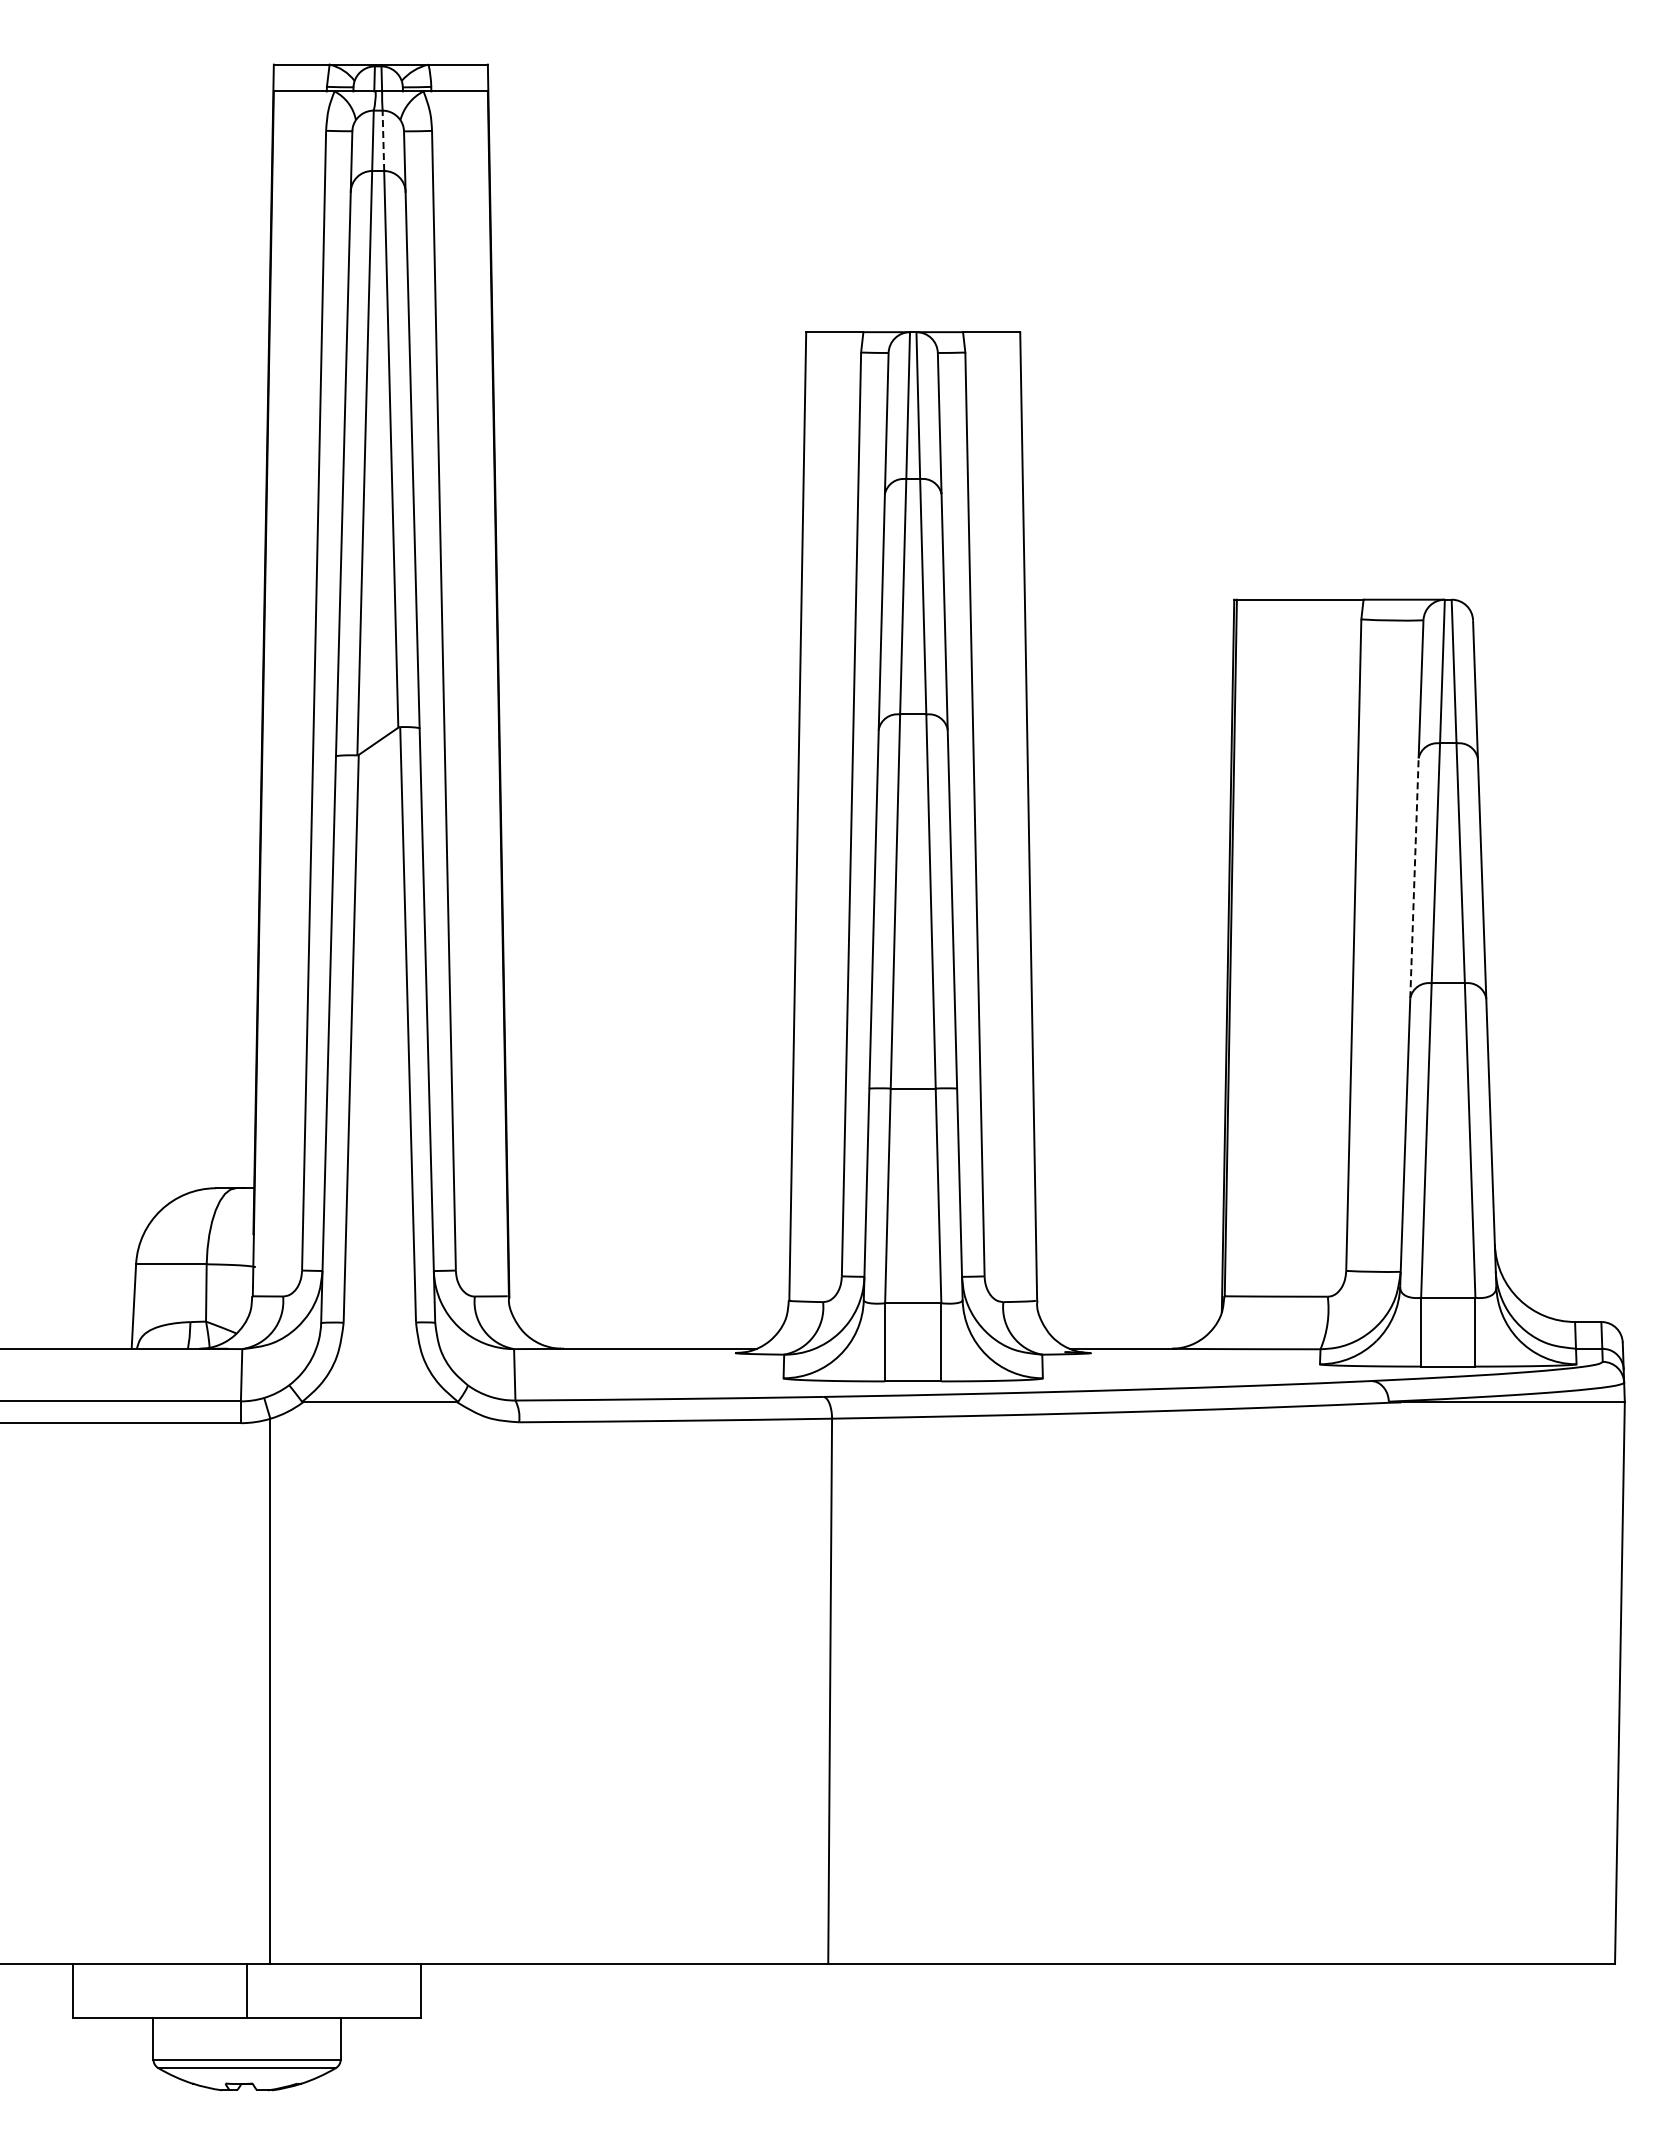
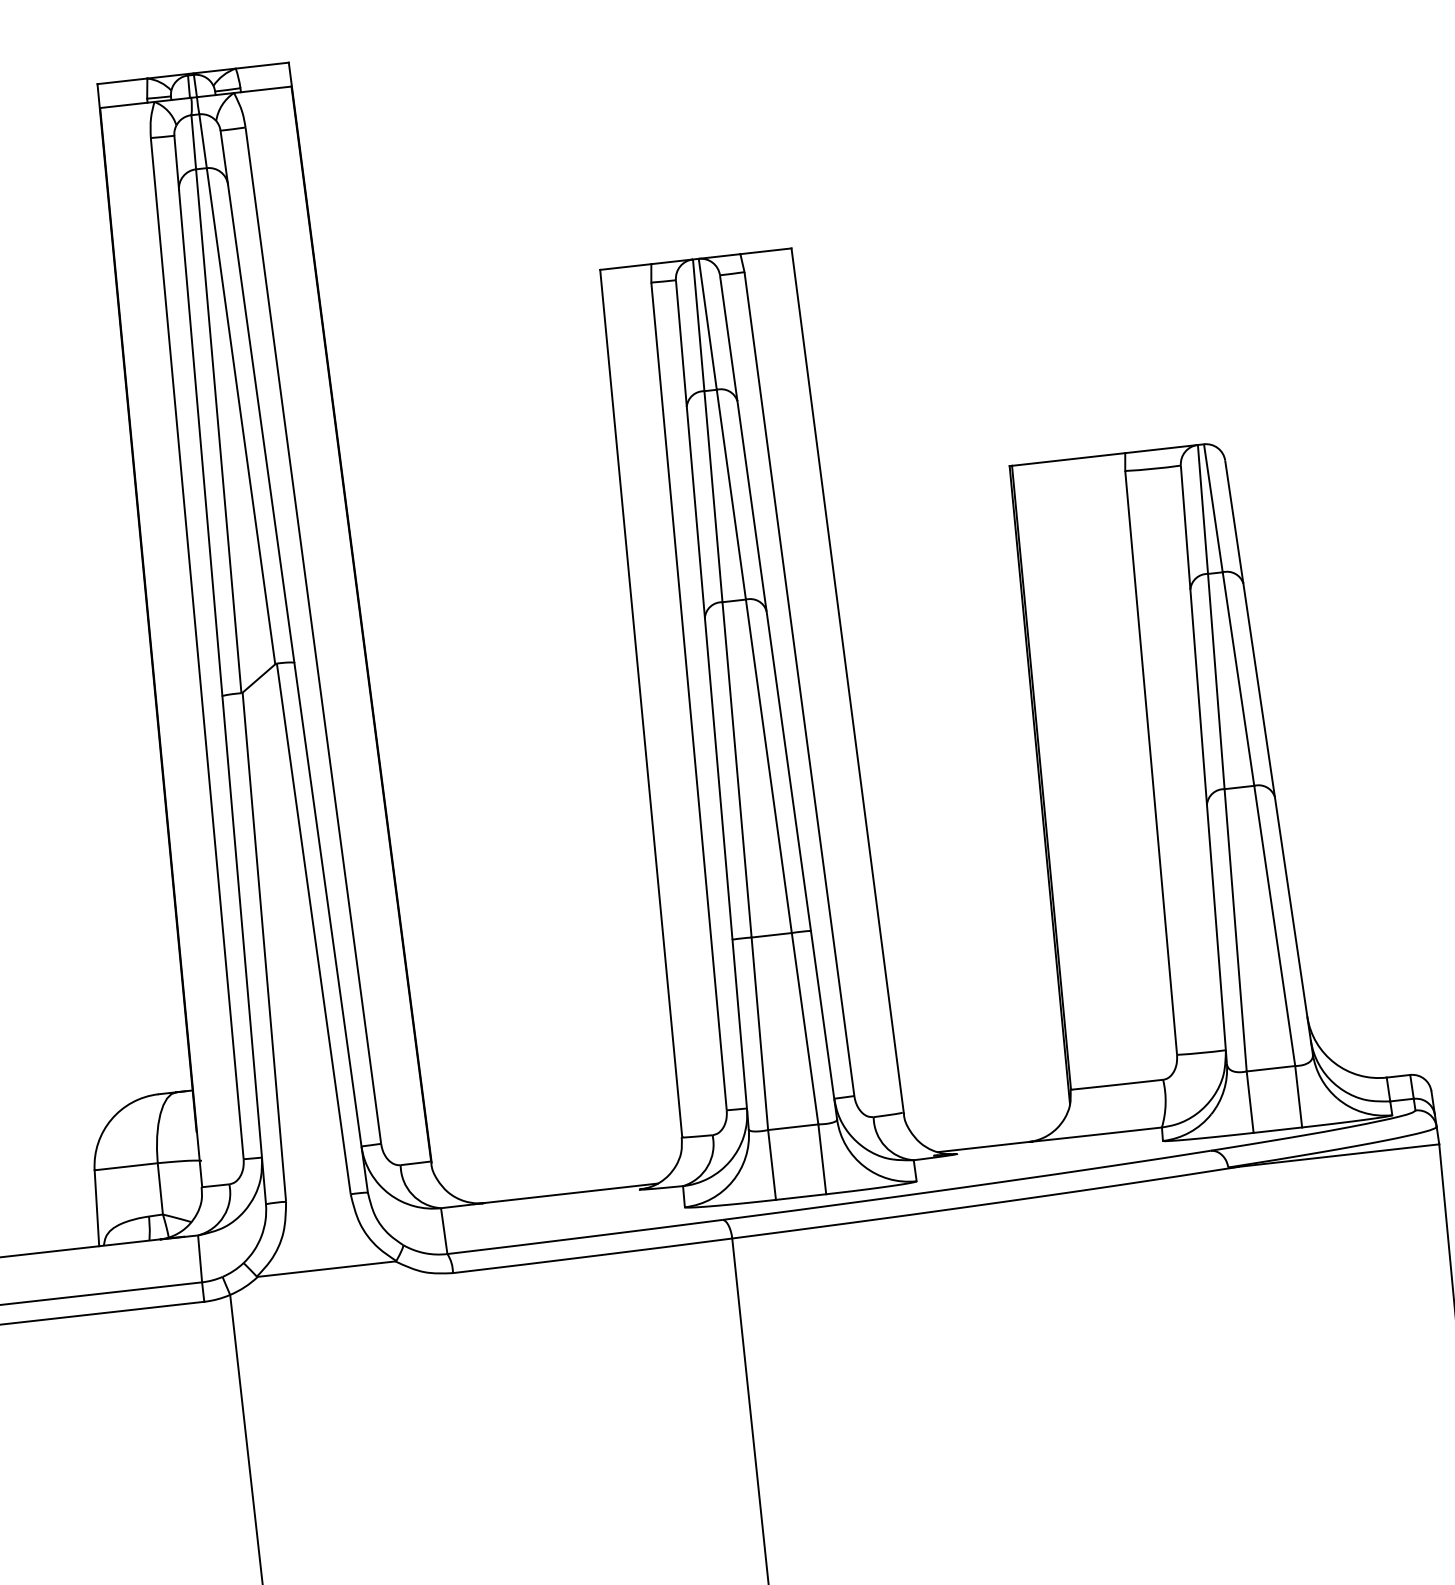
line: (383, 140) -> (203, 140), dashed -> solid
line: (1414, 878) -> (1198, 697), dashed -> solid

